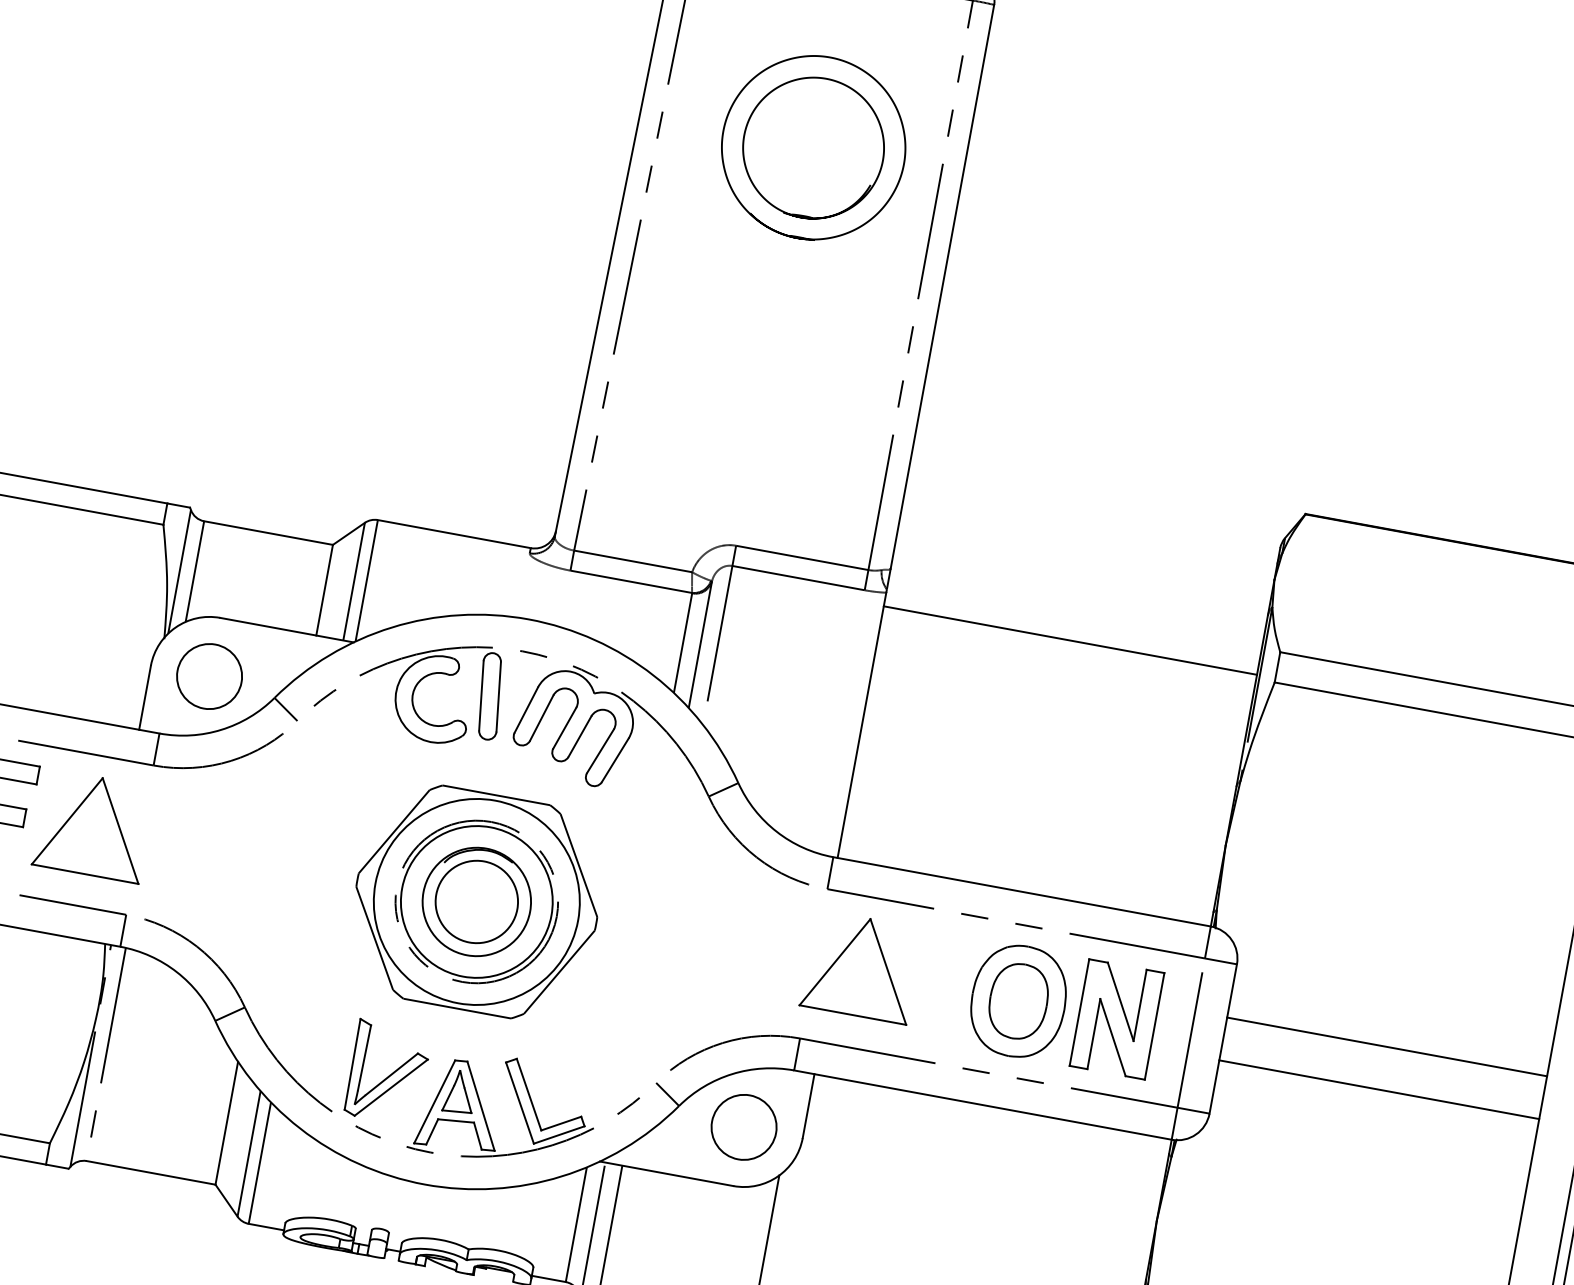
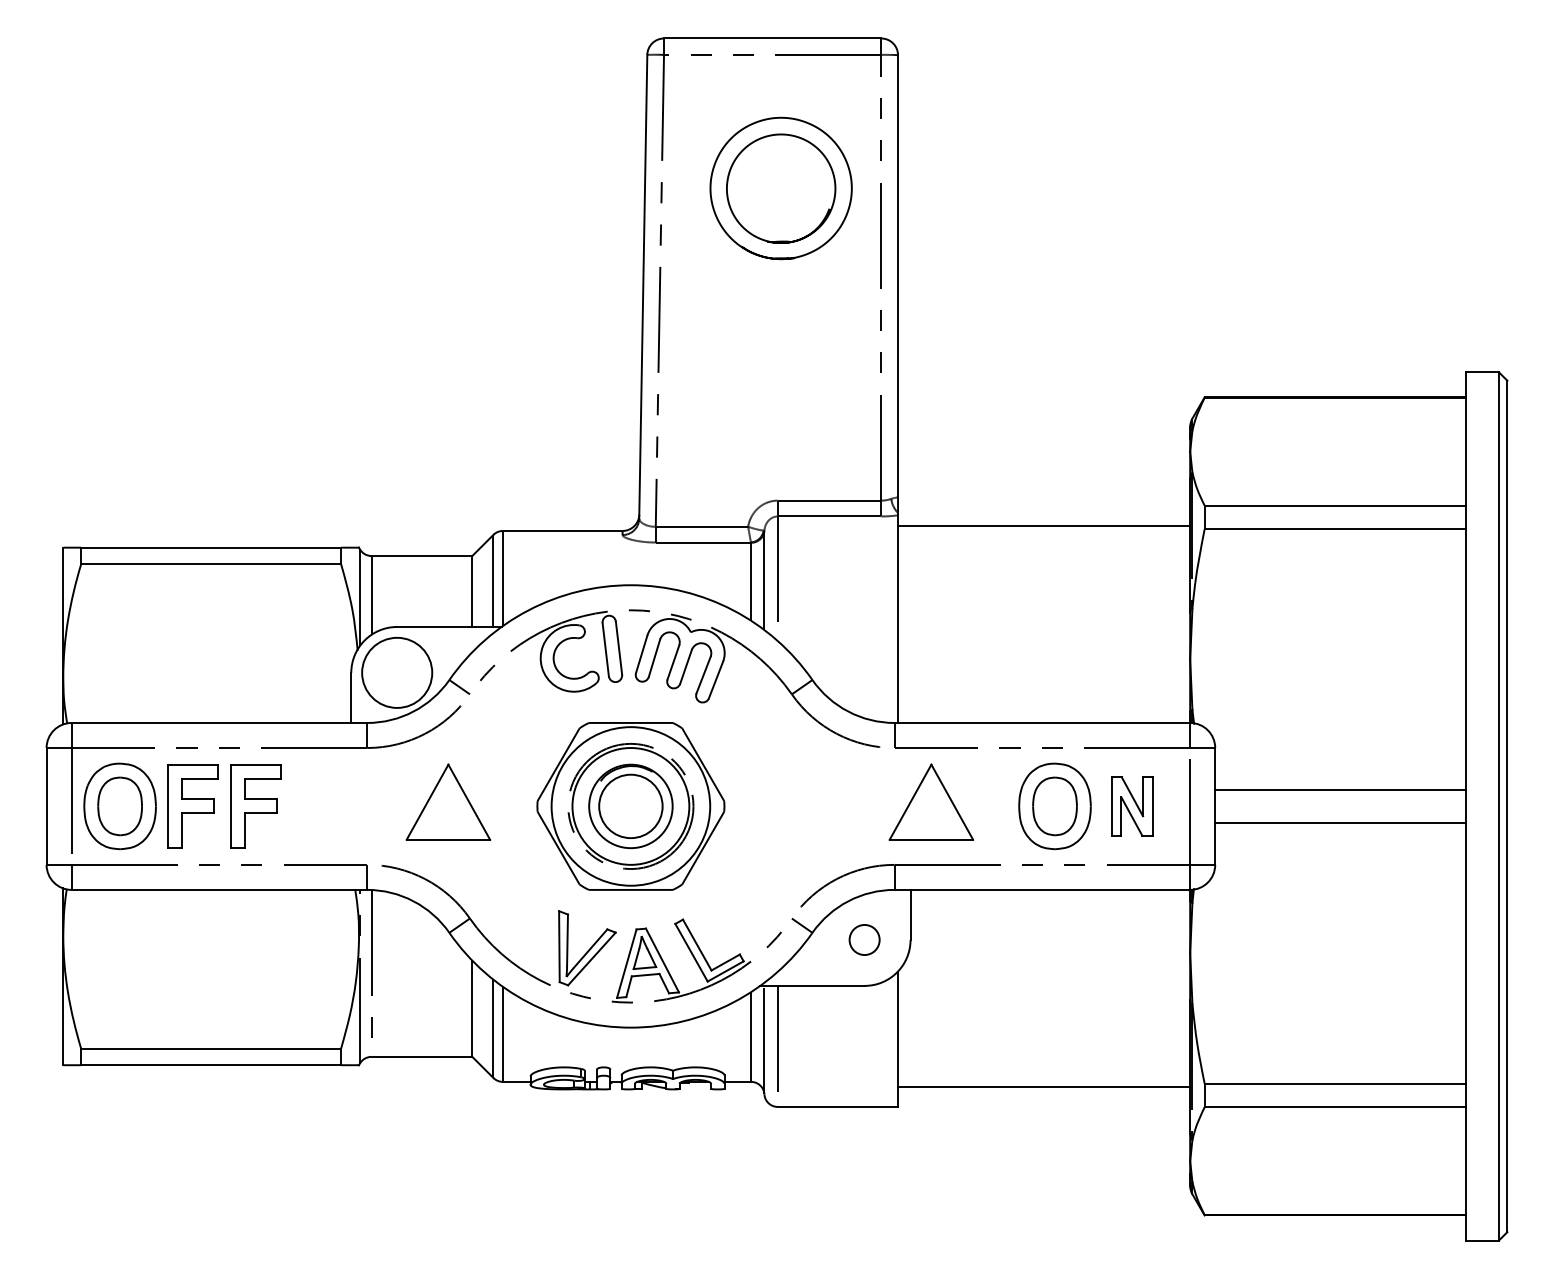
circle: (210, 676) -> (397, 672), size x1.4
part: (94, 825) -> (448, 801), moved
part: (1117, 1019) -> (1132, 806), size x0.7
circle: (744, 1126) -> (864, 939), size x0.6

